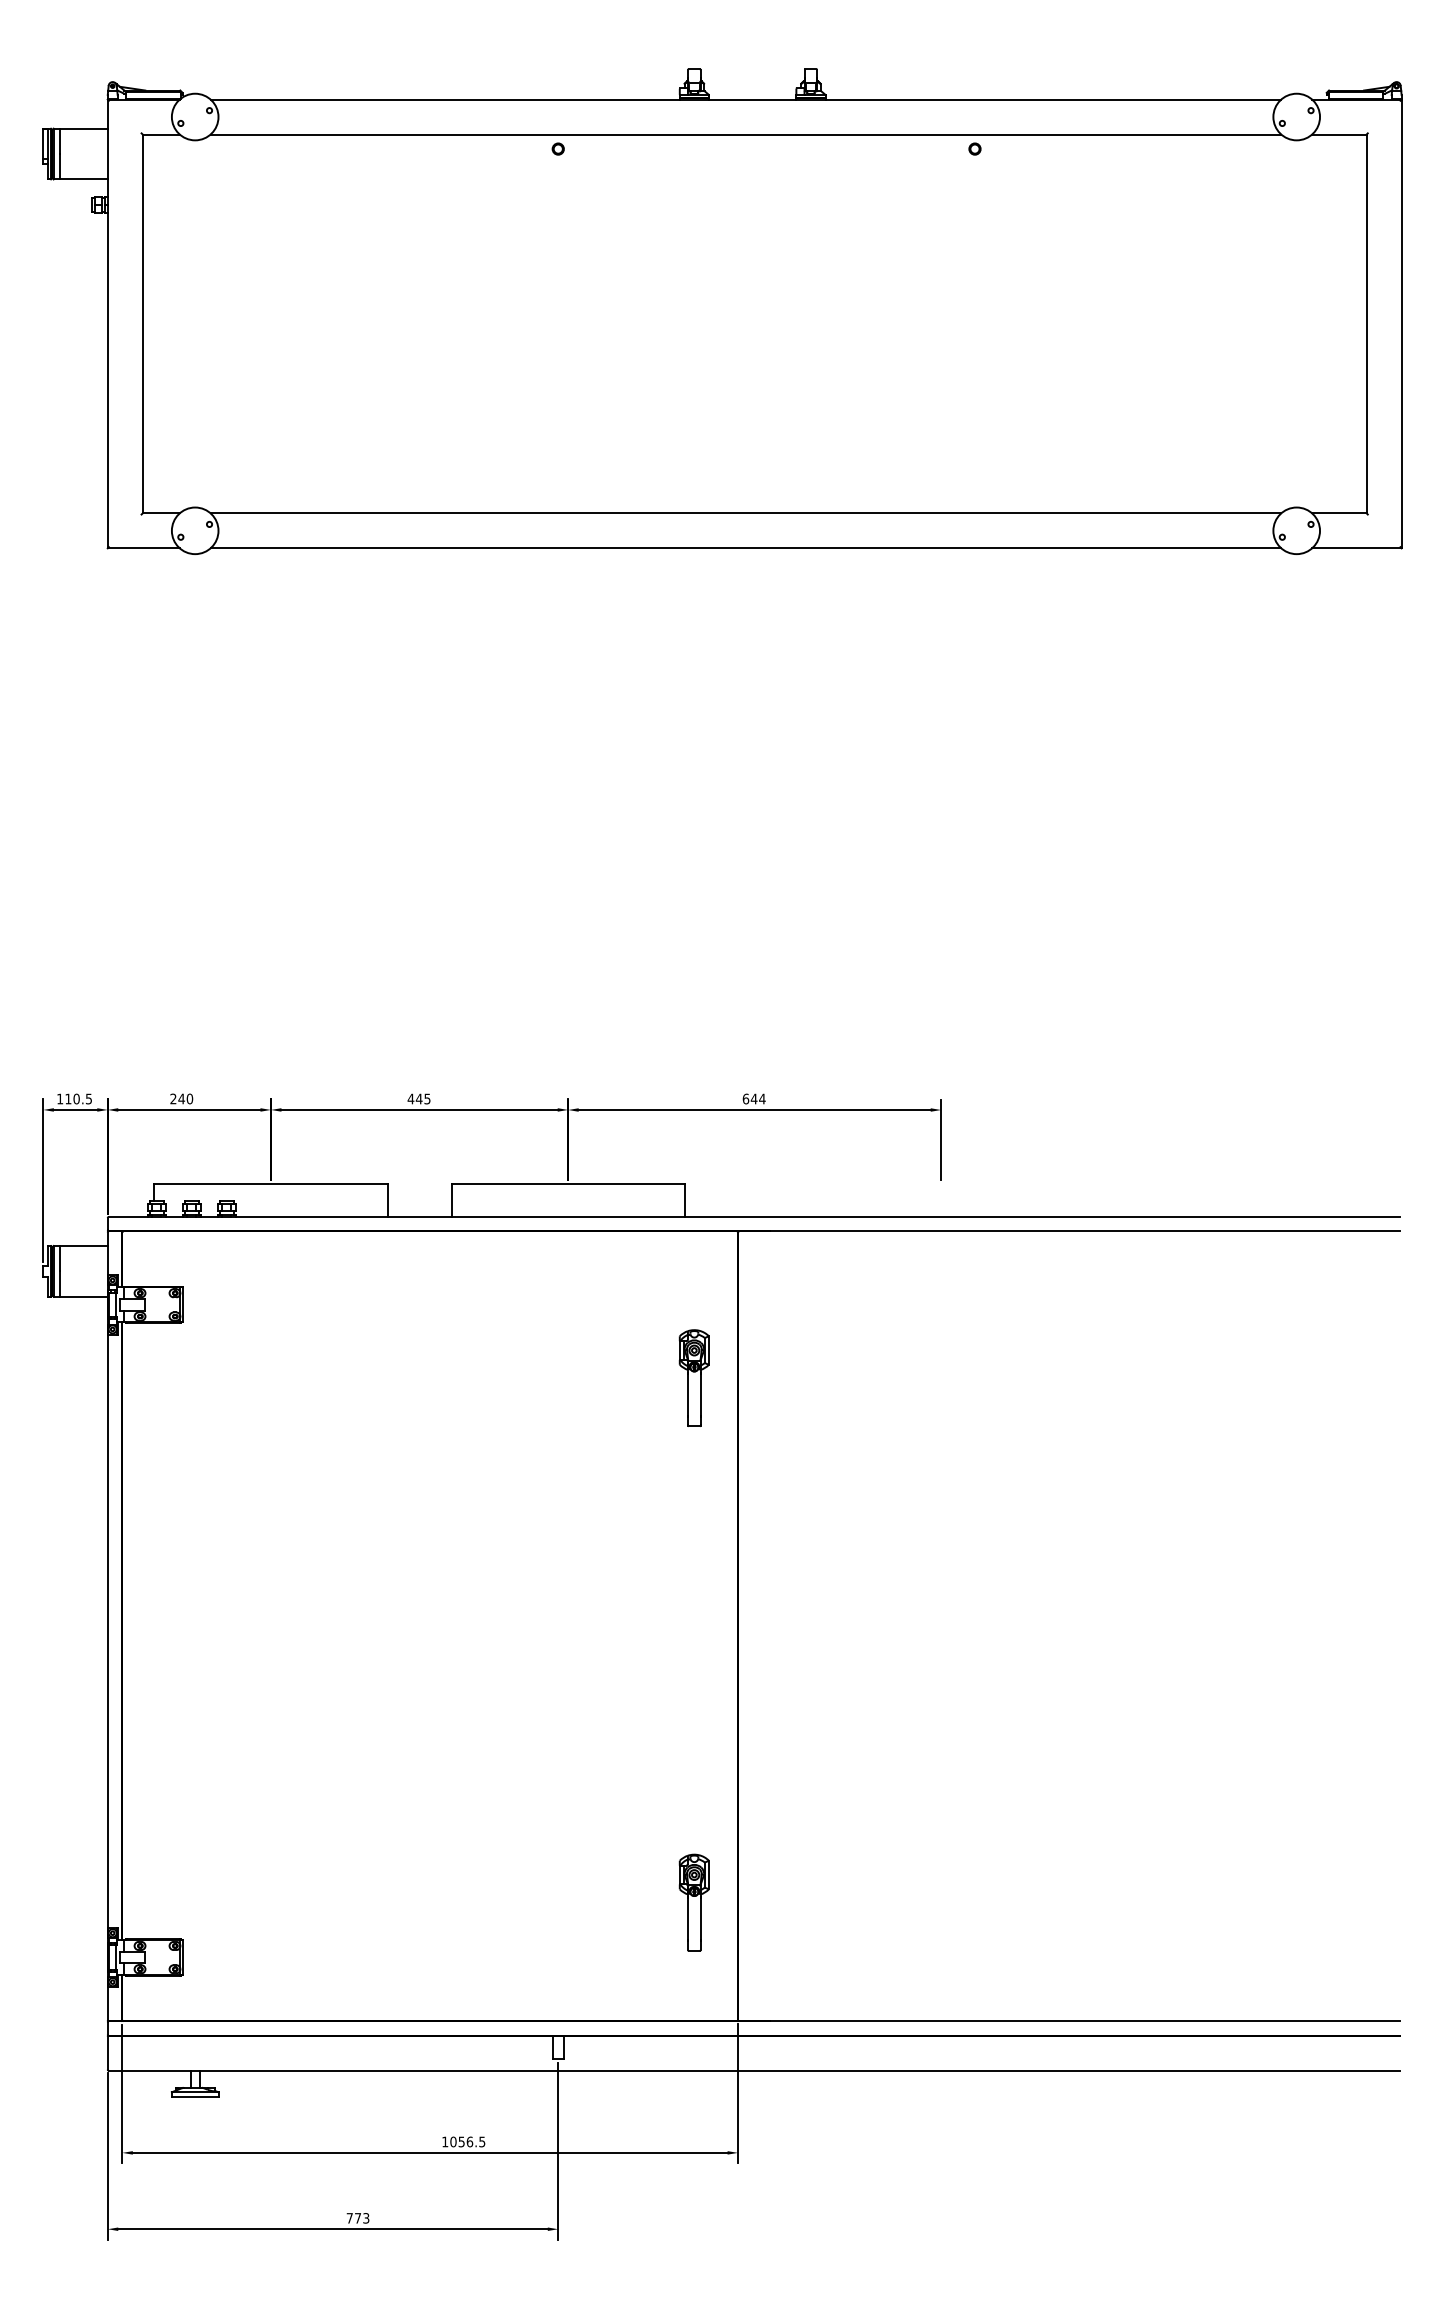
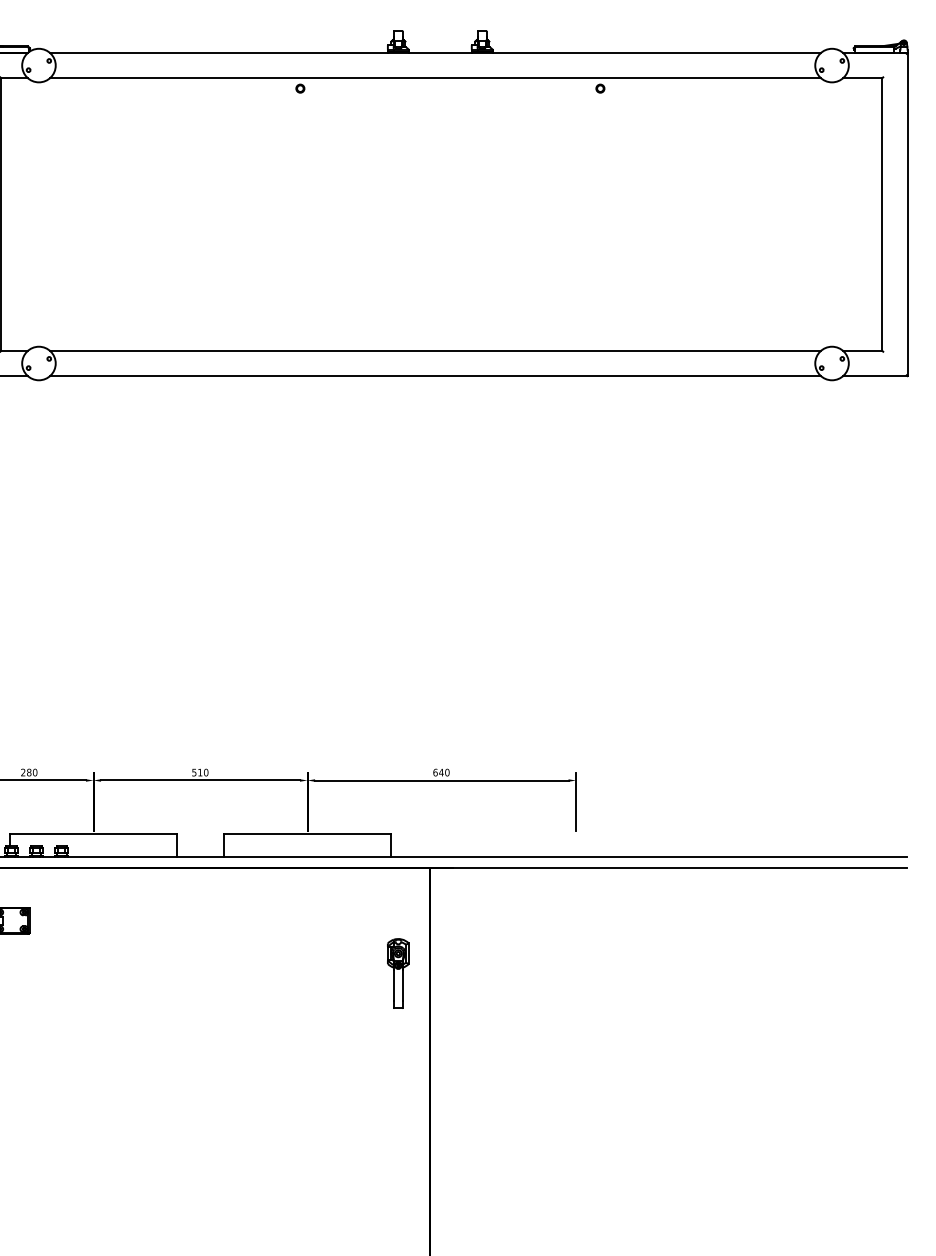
text: (181, 1098) -> (29, 772), 240 -> 280
text: (418, 1098) -> (199, 772), 445 -> 510
text: (762, 1098) -> (447, 772), 644 -> 640

